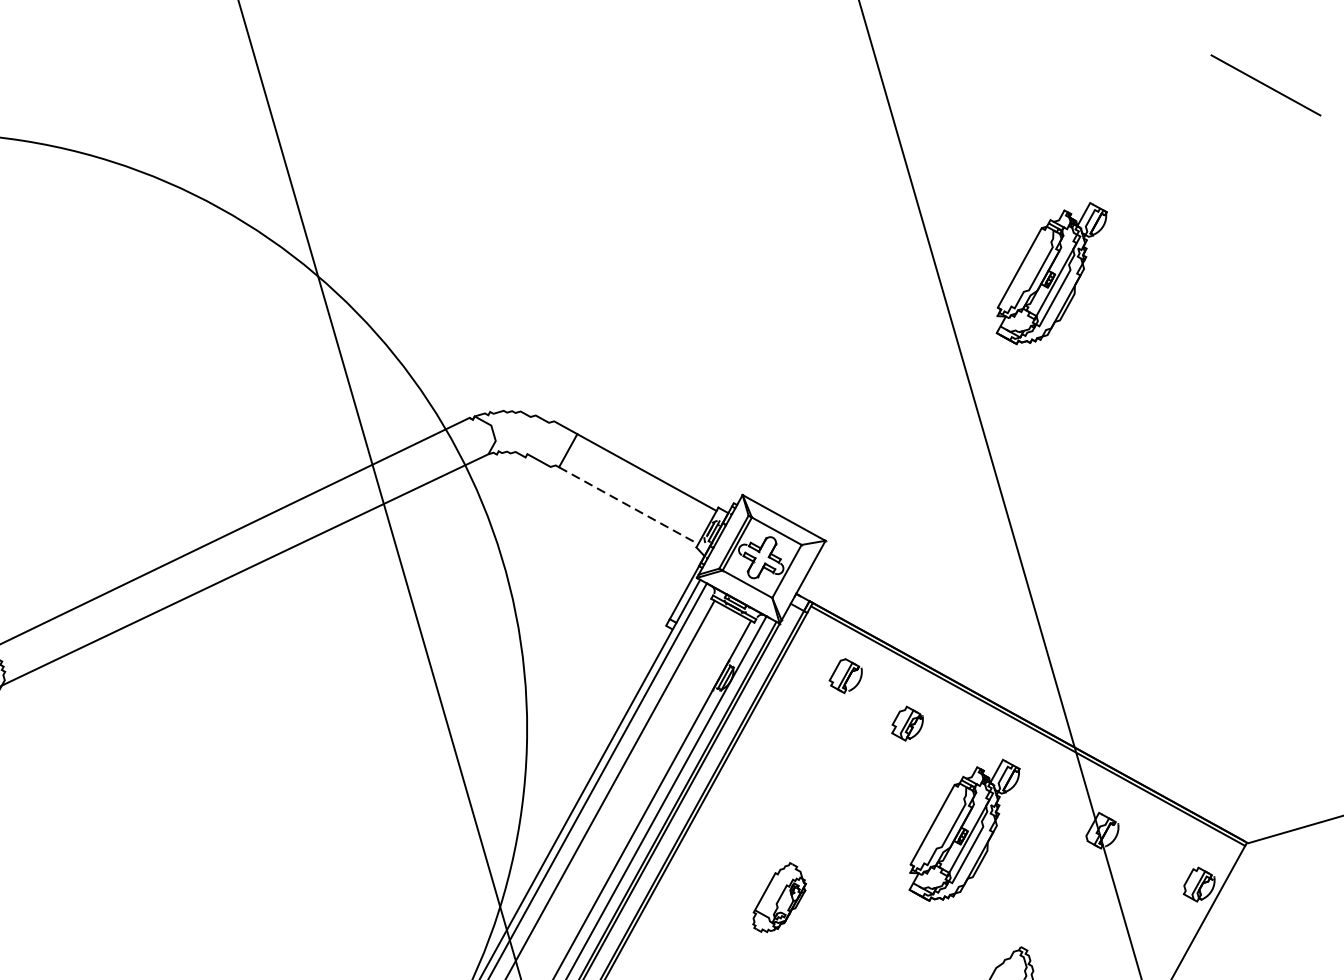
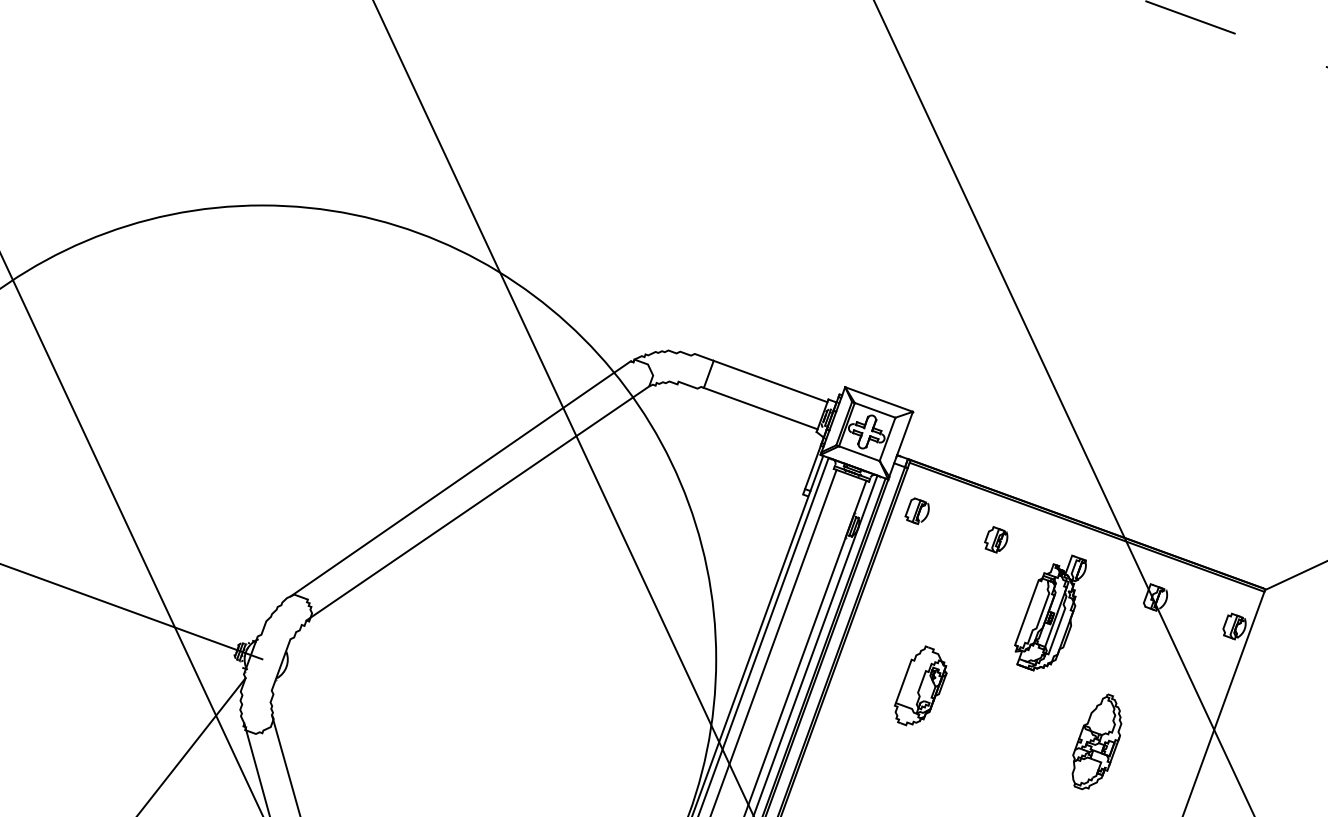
part: (1050, 272) -> (1050, 183), removed
line: (628, 505) -> (760, 408), dashed -> solid
part: (844, 676) -> (916, 511), moved
part: (779, 897) -> (920, 685), size x1.43

